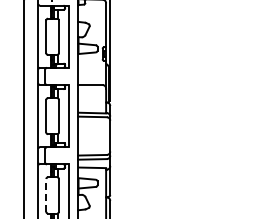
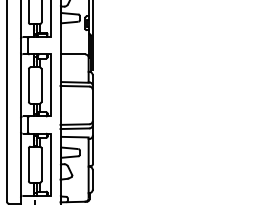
line: (46, 194) -> (29, 163), dashed -> solid

